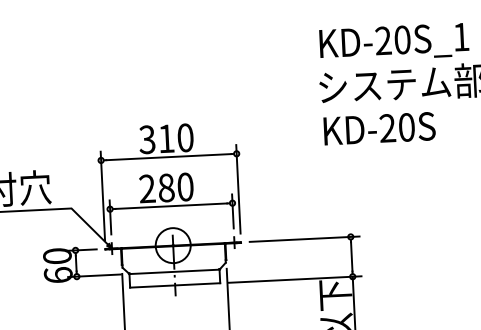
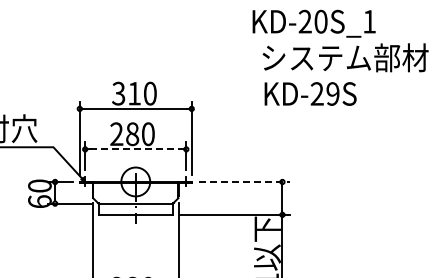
text: (393, 42) -> (313, 23), moved
text: (406, 126) -> (332, 93), KD-20S -> KD-29S
line: (172, 206) -> (136, 149), solid -> dashed
line: (304, 238) -> (244, 181), solid -> dashed

